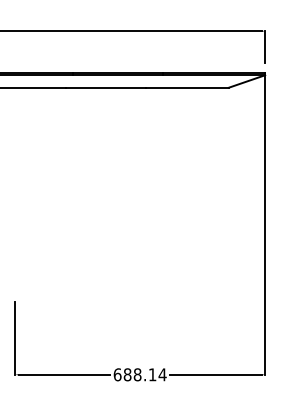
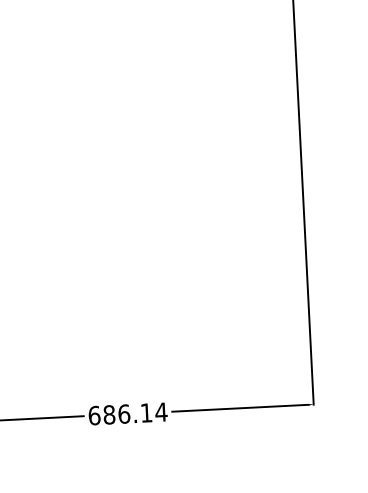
text: (137, 374) -> (124, 413), 688.14 -> 686.14

